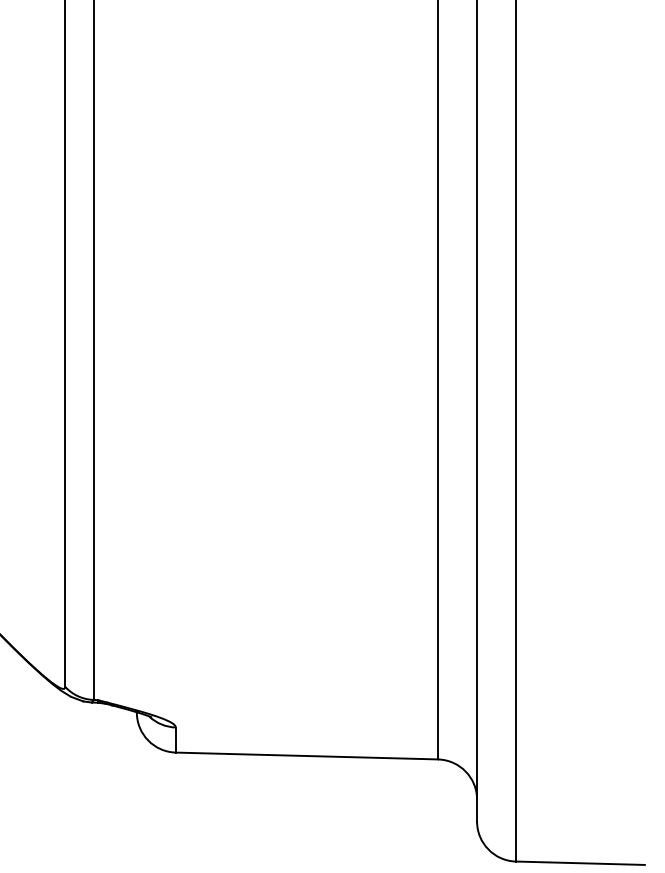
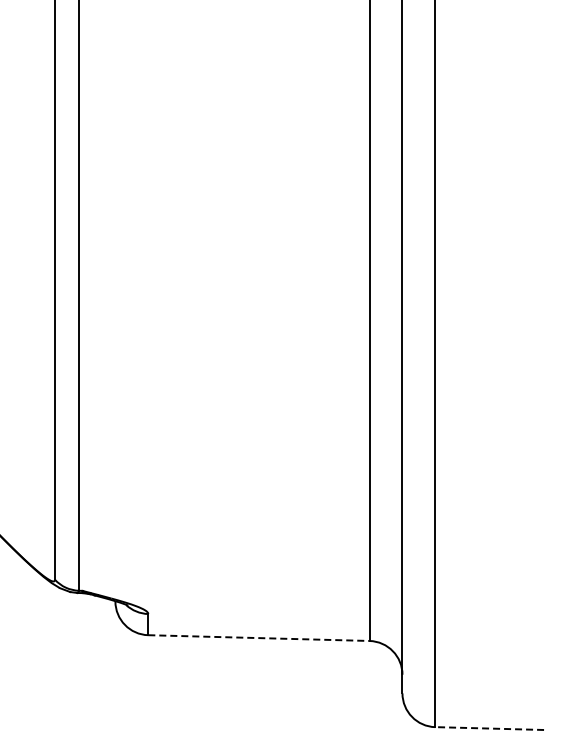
line: (306, 756) -> (258, 638), solid -> dashed
line: (580, 863) -> (489, 728), solid -> dashed

